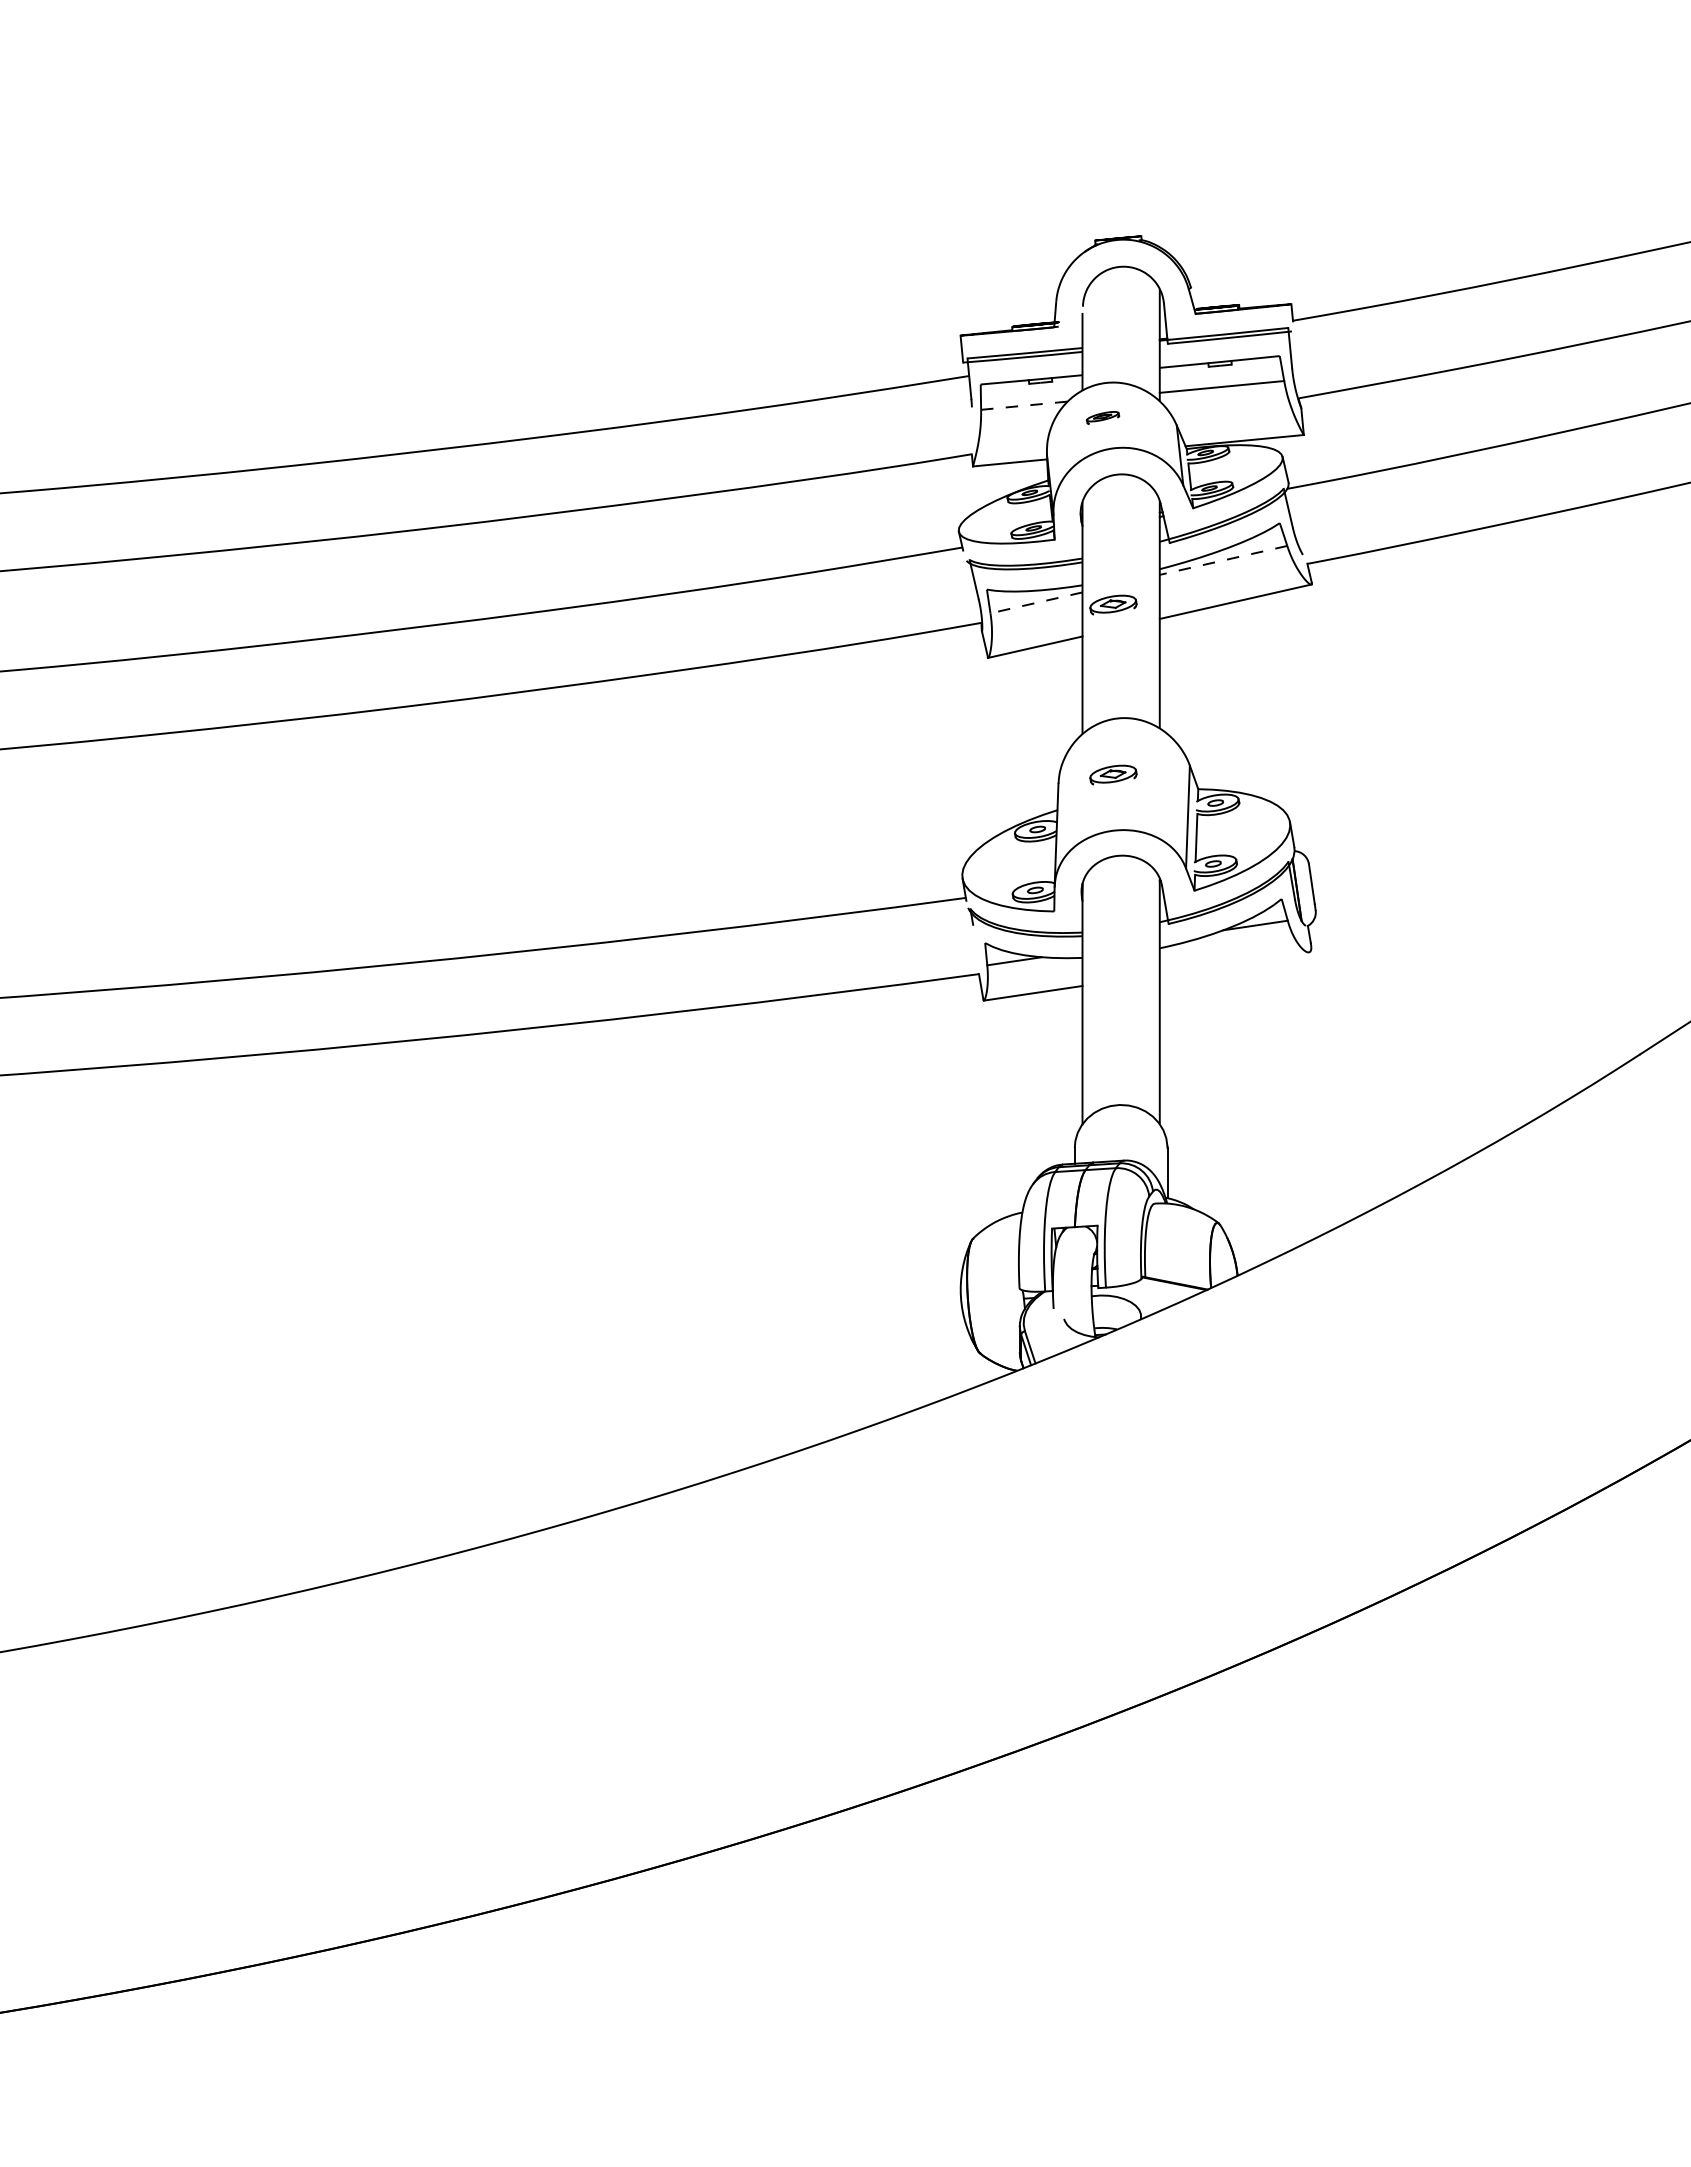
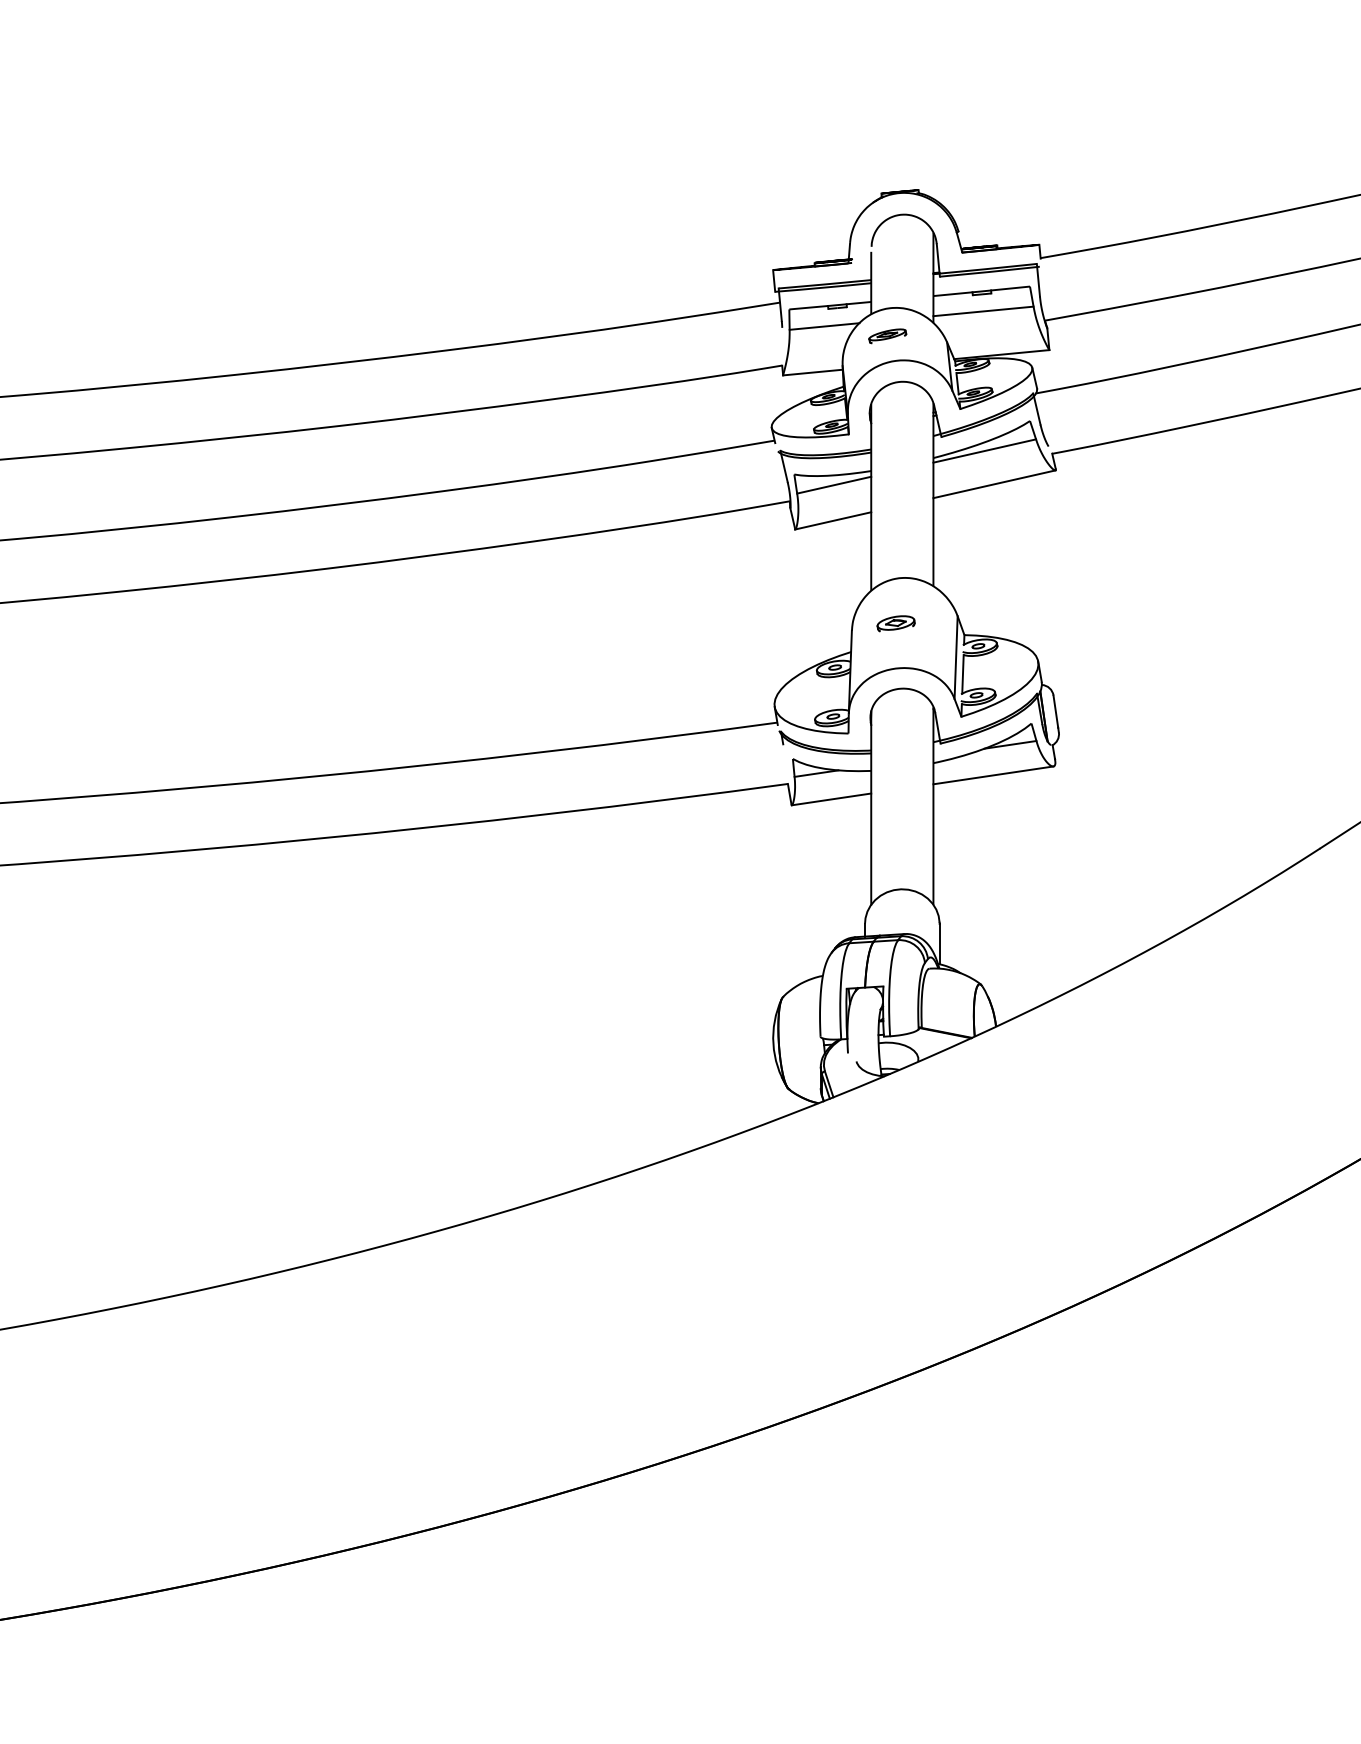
line: (1024, 405) -> (824, 326), dashed -> solid
part: (1102, 417) -> (887, 336), size x1.43
line: (1223, 560) -> (984, 451), dashed -> solid
line: (1036, 602) -> (834, 484), dashed -> solid
part: (1113, 604) -> (896, 486), removed
line: (1233, 963) -> (992, 775), added

